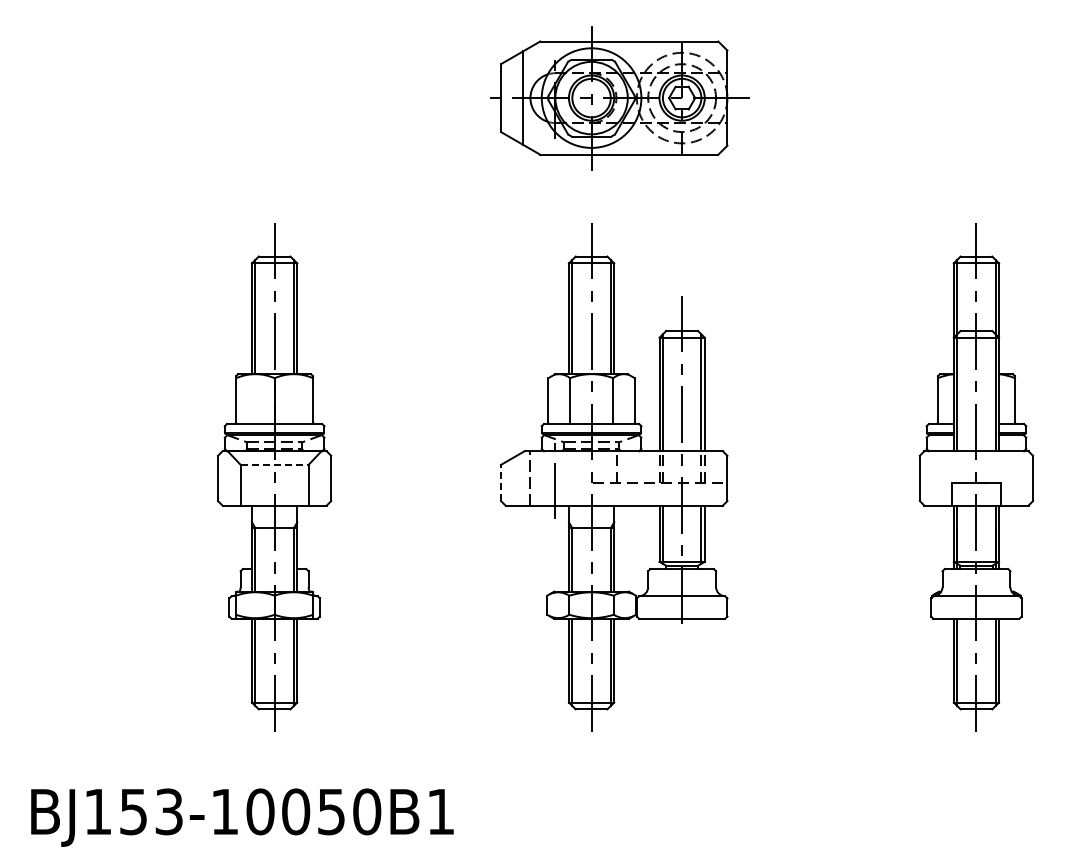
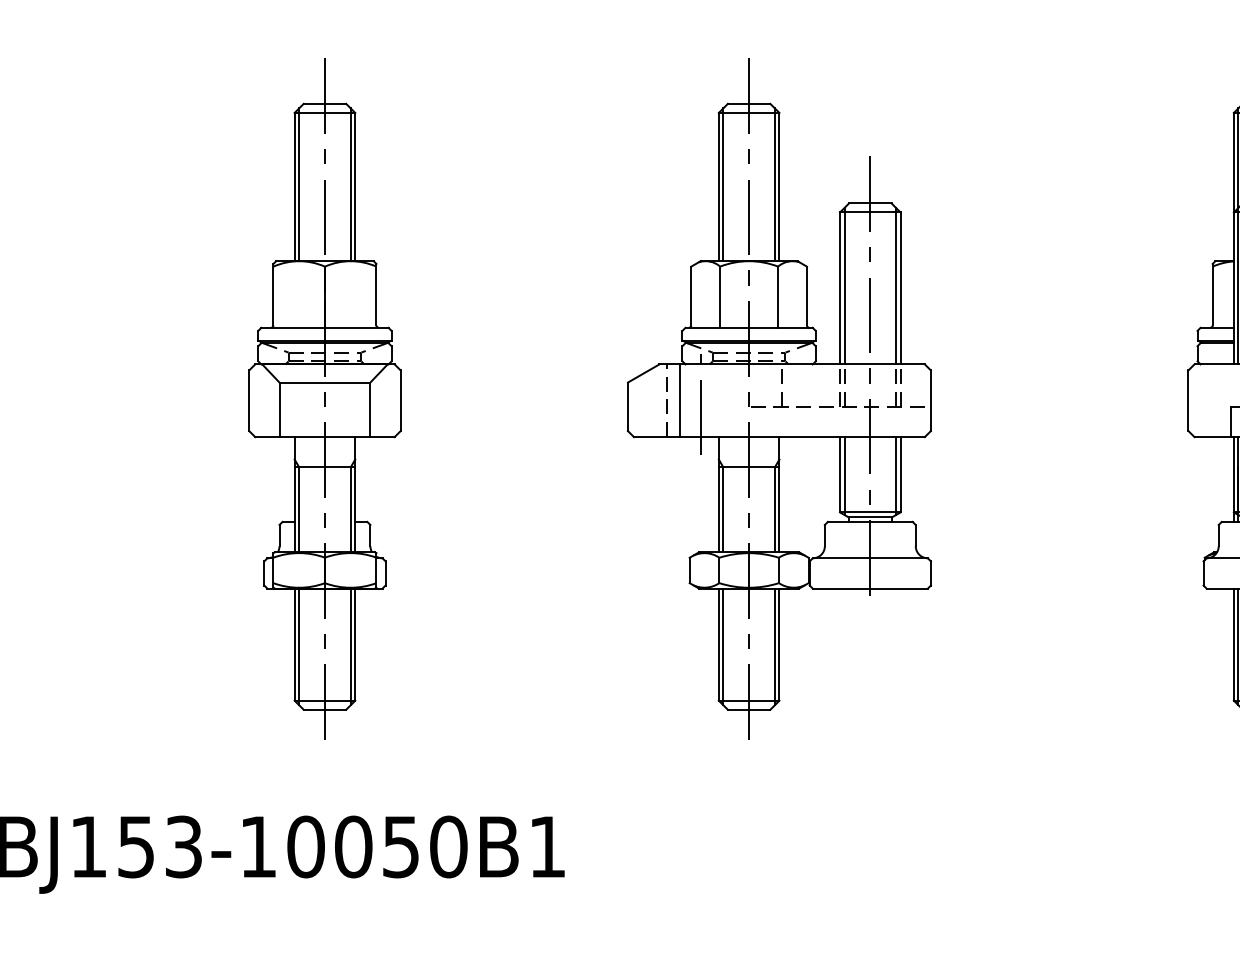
line: (274, 464) -> (324, 382), dashed -> solid
line: (539, 478) -> (679, 400), added
line: (501, 482) -> (628, 406), dashed -> solid

